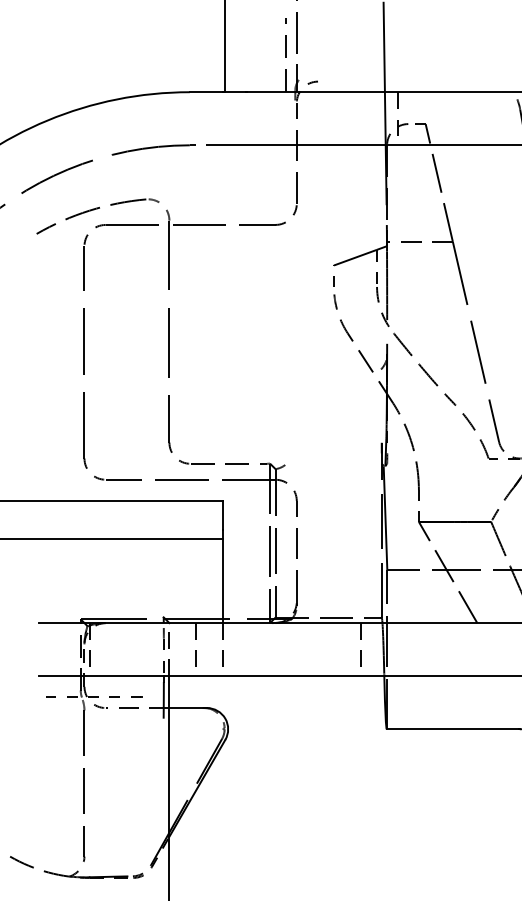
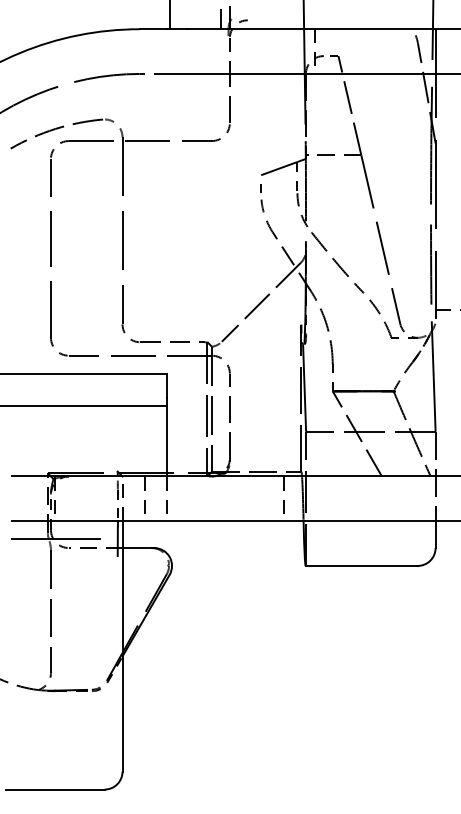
line: (333, 415) -> (260, 301), added
line: (88, 697) -> (54, 539), dashed -> solid

